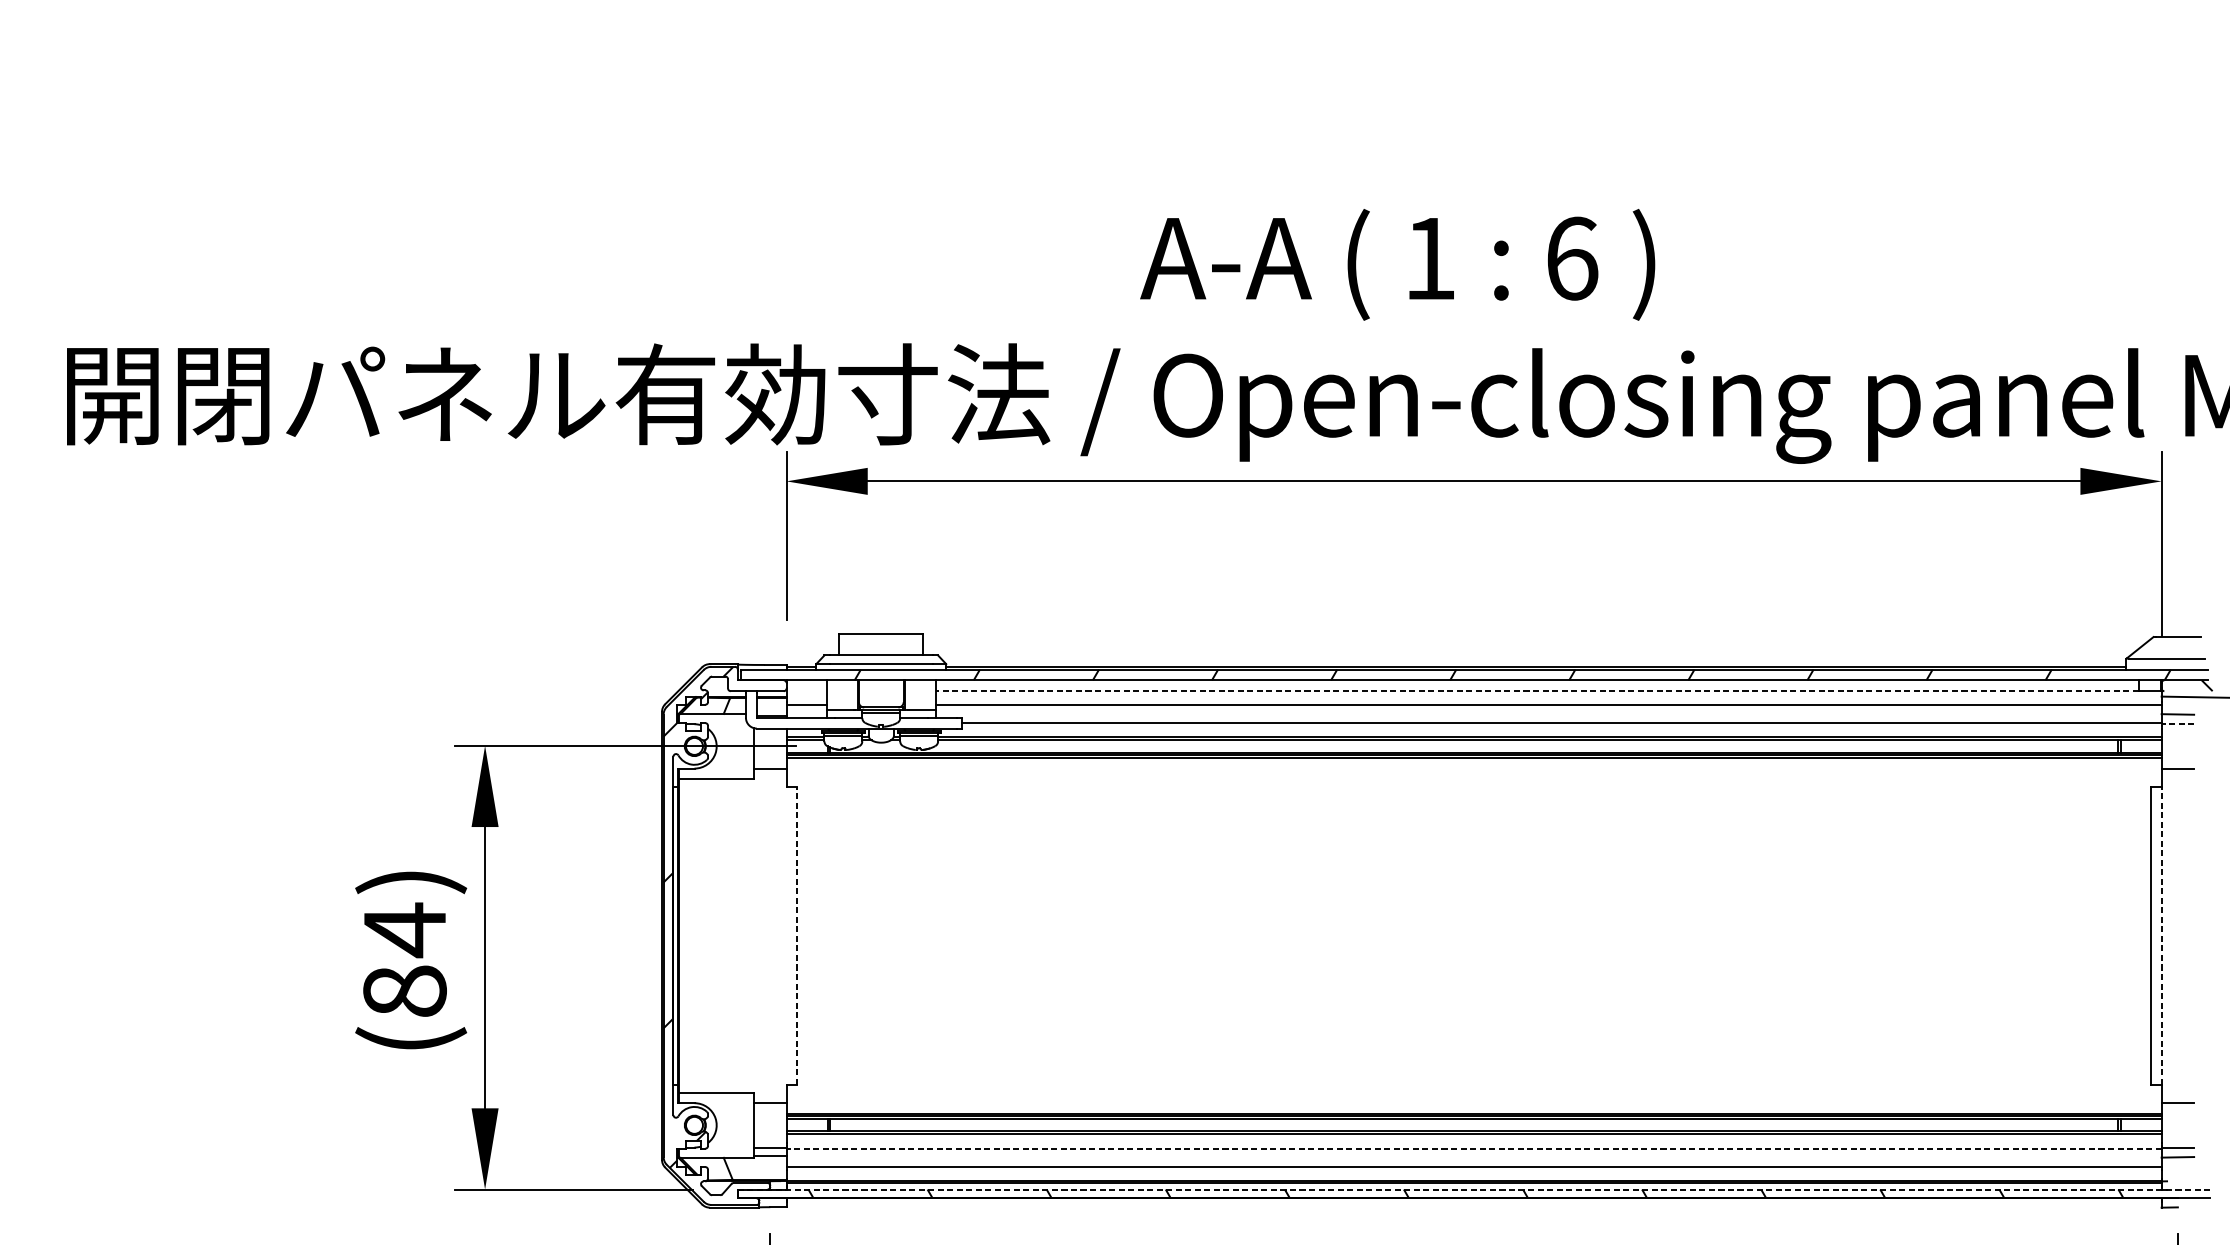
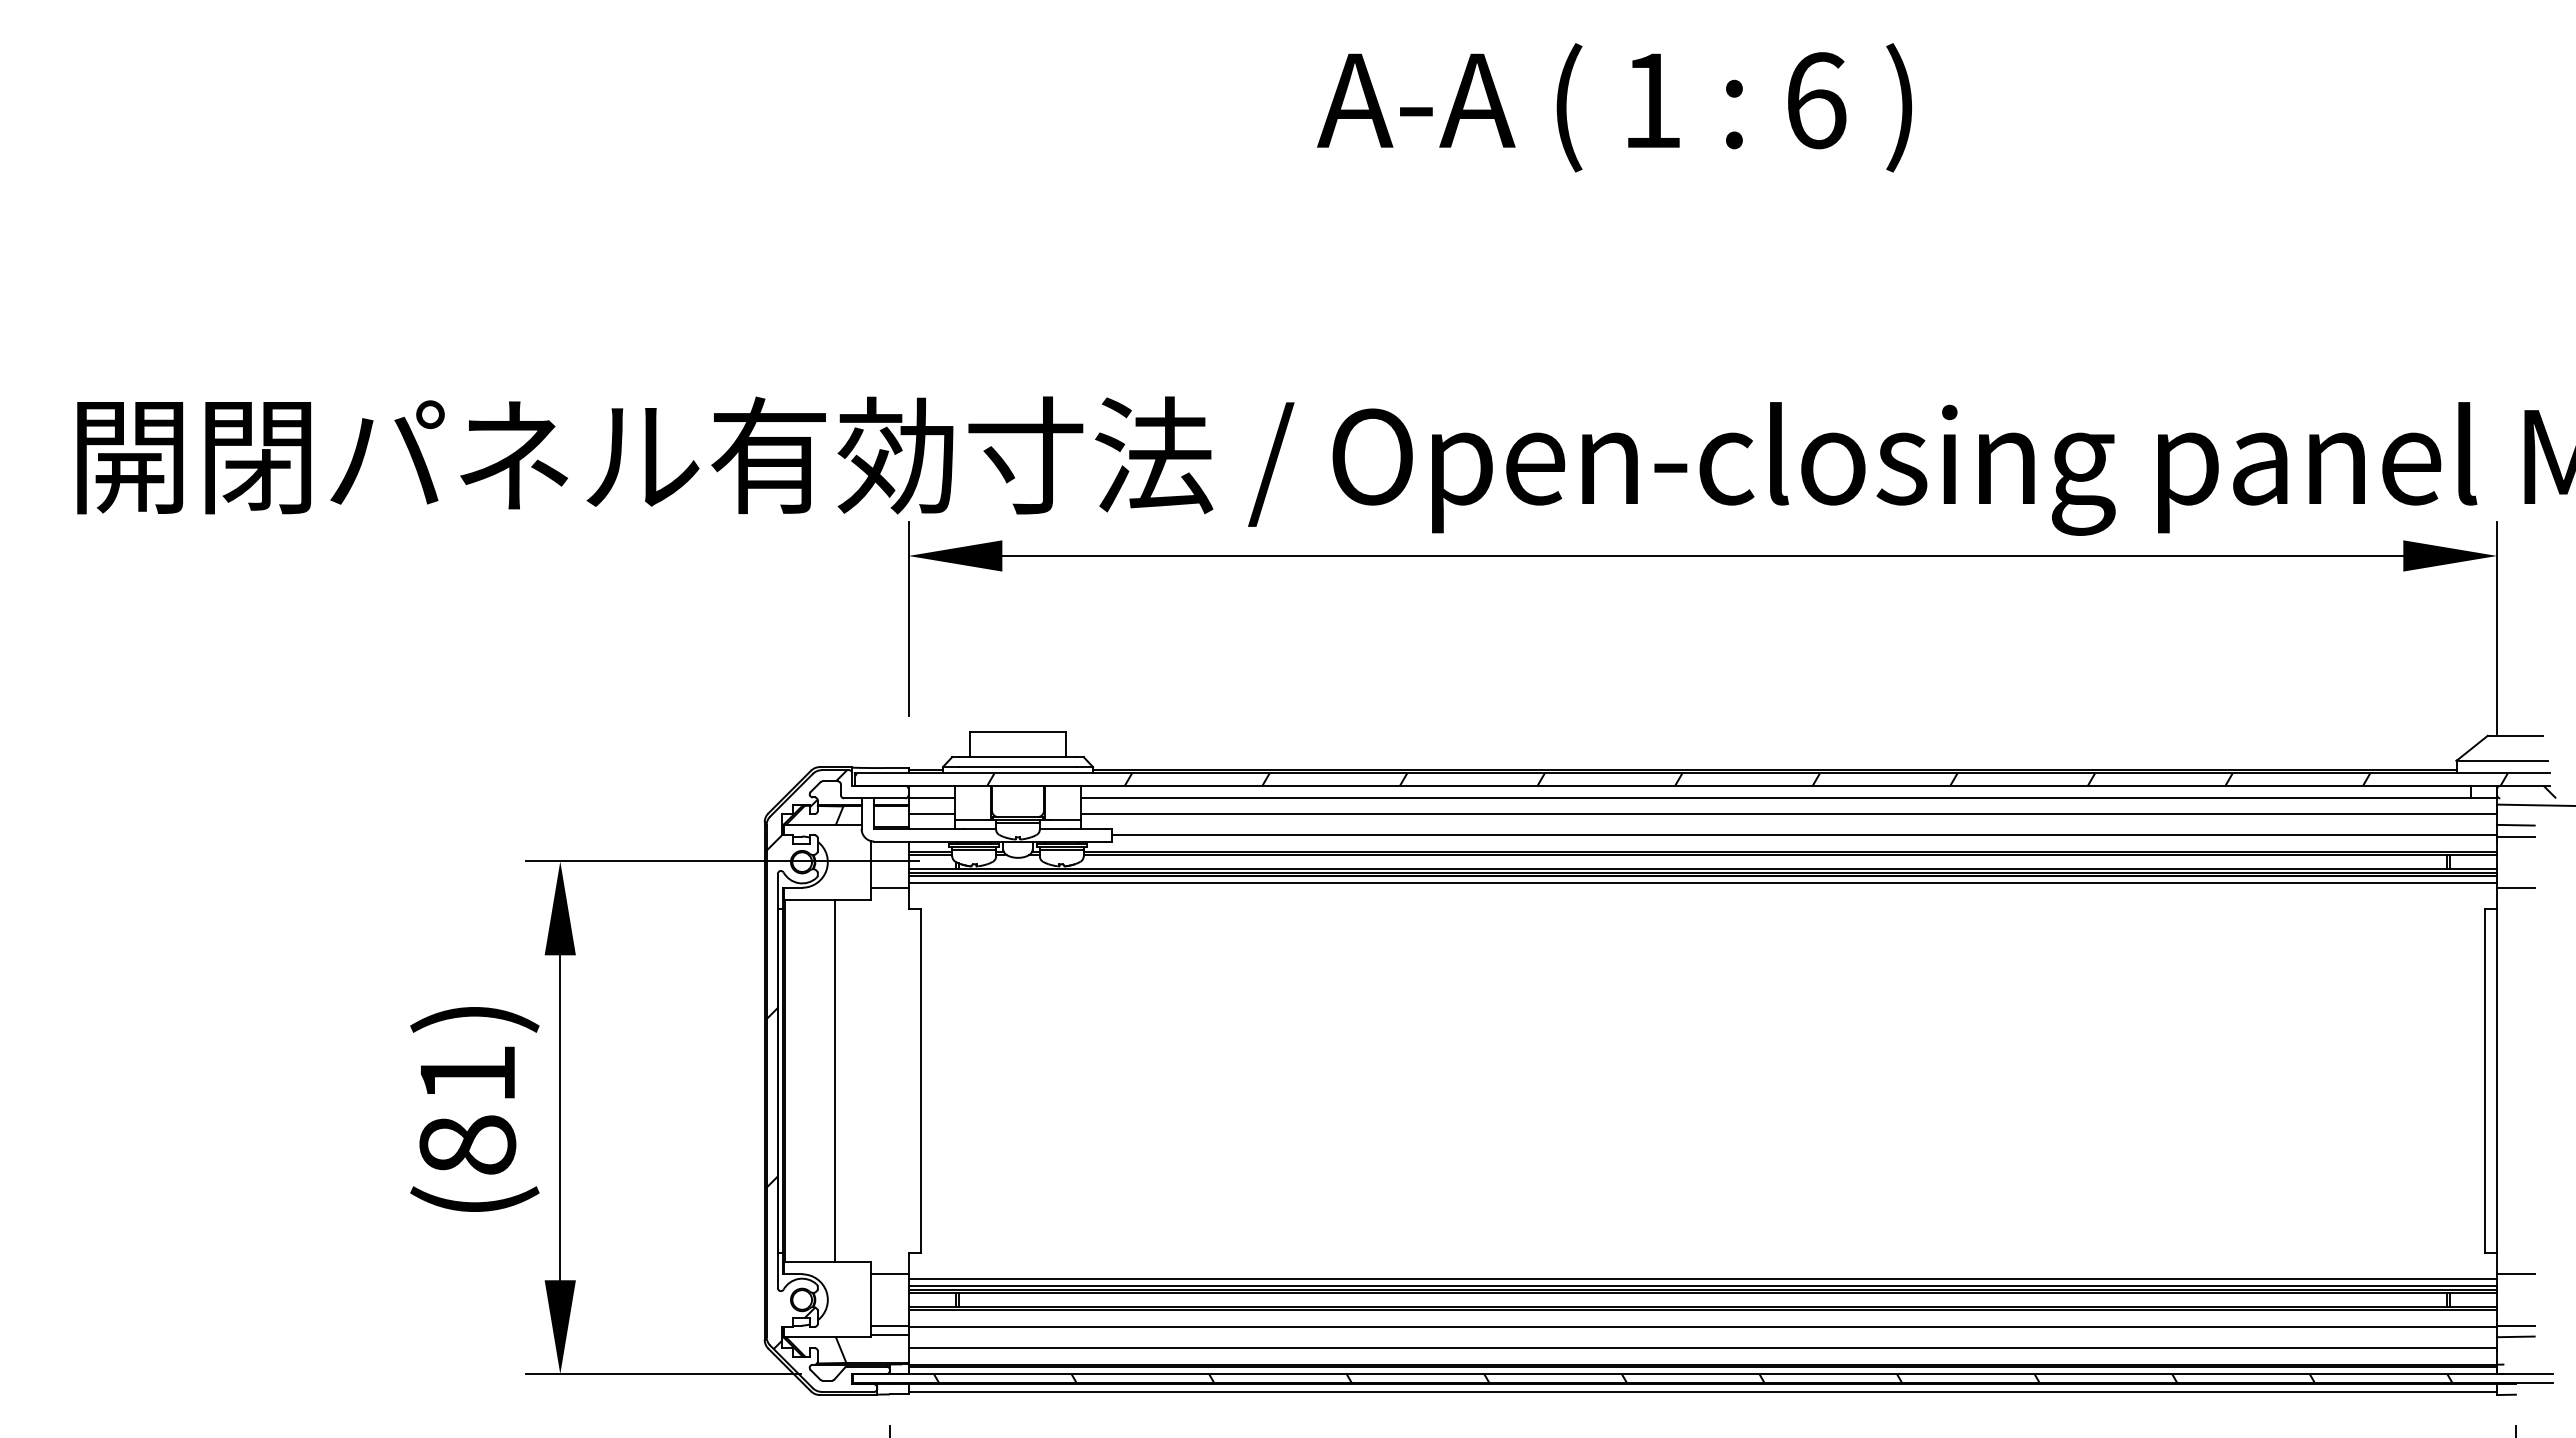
text: (1397, 264) -> (1614, 107), moved
line: (806, 691) -> (931, 798), added
line: (1537, 691) -> (1776, 798), dashed -> solid
line: (2177, 724) -> (2515, 836), dashed -> solid
line: (1473, 764) -> (1702, 883), added
text: (404, 930) -> (467, 1074), (84) -> (81)
line: (723, 935) -> (835, 1080), added
line: (797, 936) -> (921, 1081), dashed -> solid
line: (2161, 936) -> (2497, 1081), dashed -> solid
line: (1473, 1106) -> (1702, 1278), added
line: (1473, 1148) -> (1702, 1326), dashed -> solid
line: (1473, 1189) -> (1702, 1374), dashed -> solid
line: (1473, 1204) -> (1702, 1391), added

